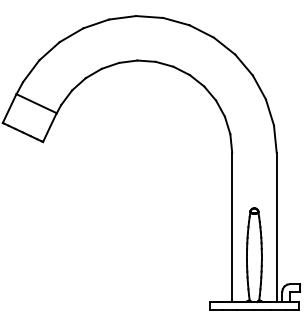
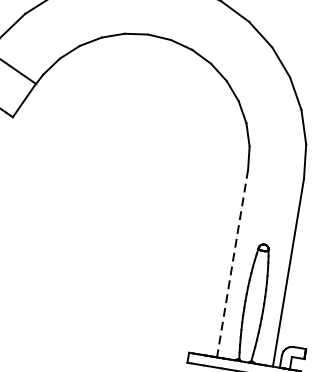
line: (232, 227) -> (232, 263), solid -> dashed

